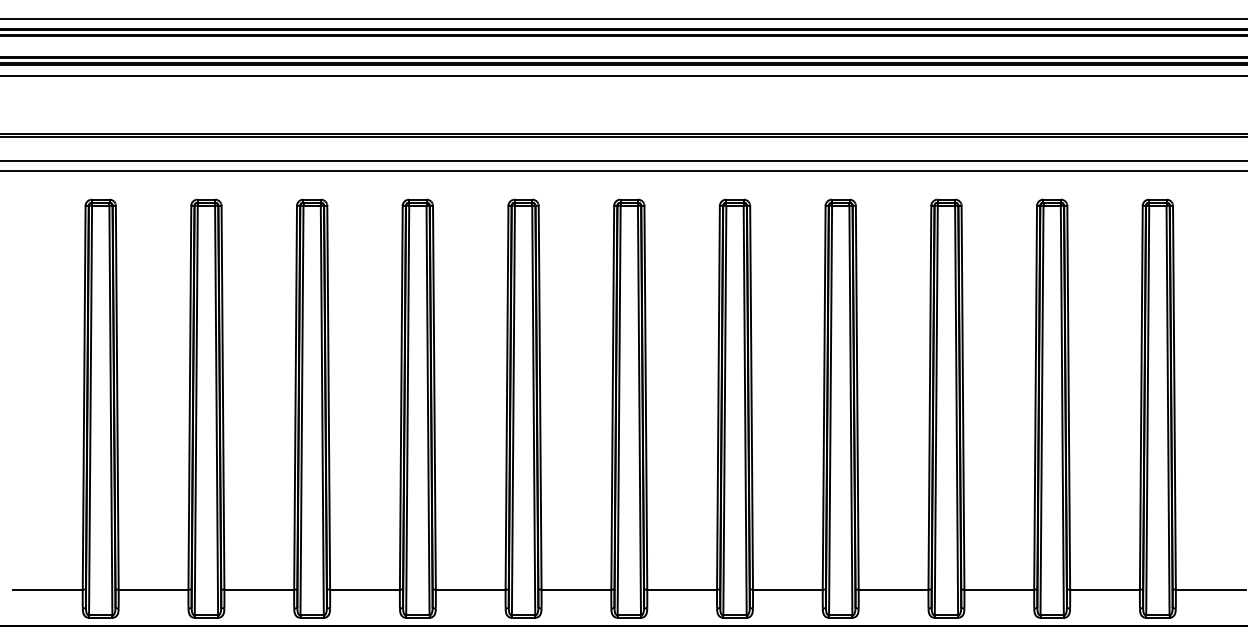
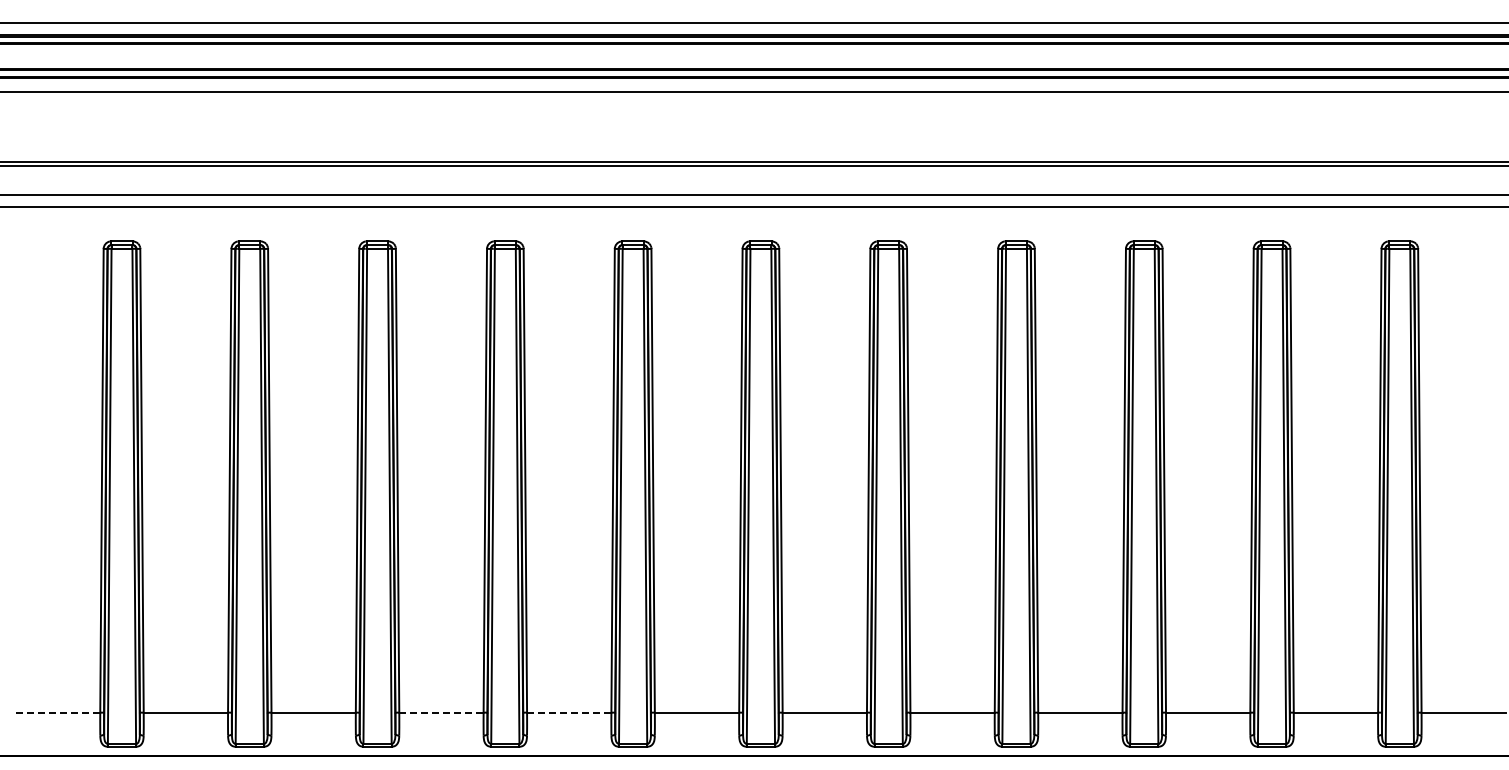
line: (48, 589) -> (58, 712), solid -> dashed
line: (365, 589) -> (441, 712), solid -> dashed
line: (470, 589) -> (569, 712), solid -> dashed

